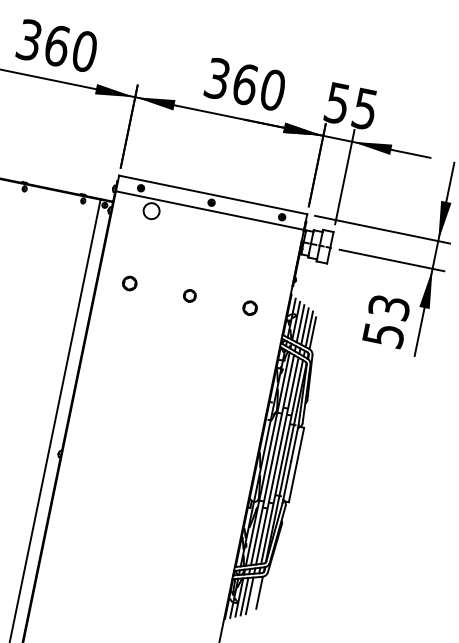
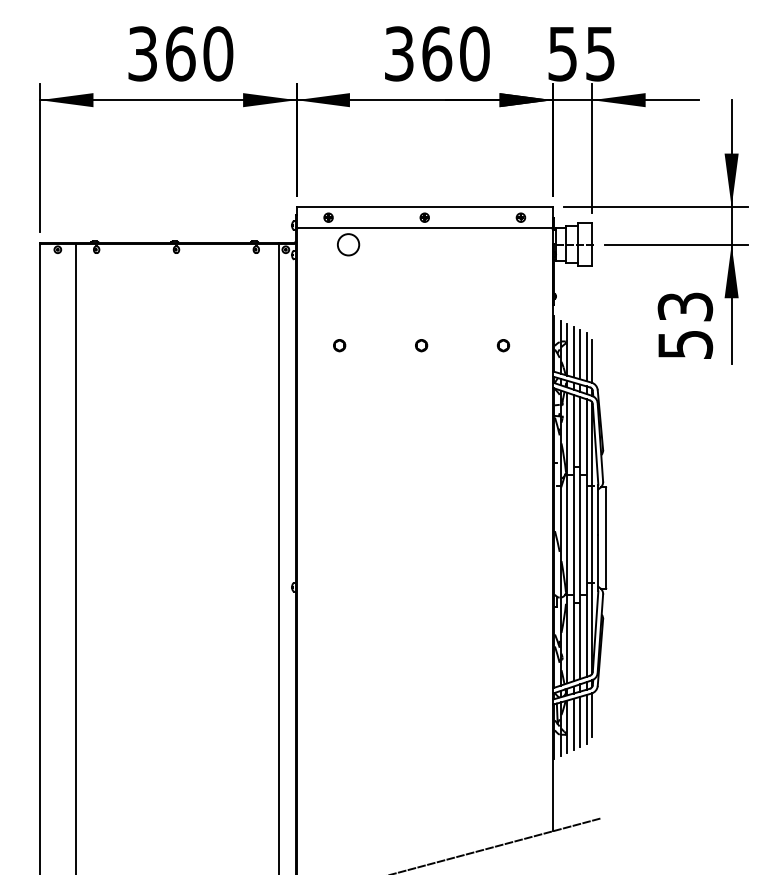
part: (129, 283) -> (339, 345), size x0.62
part: (189, 295) -> (421, 345), size x0.71
part: (250, 308) -> (503, 345), size x0.62
line: (254, 594) -> (586, 718), added

